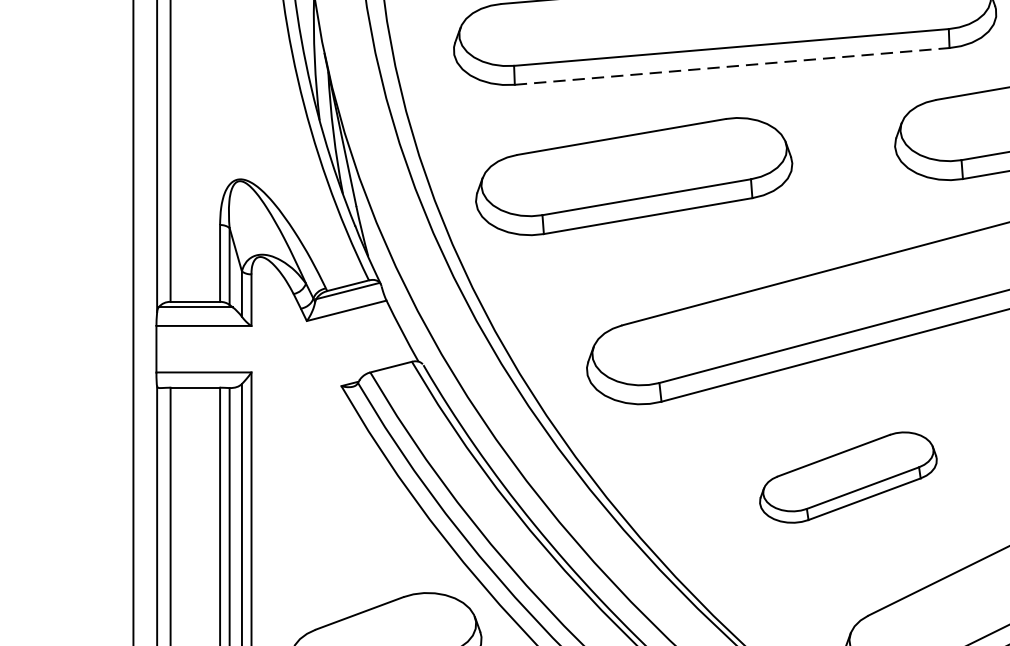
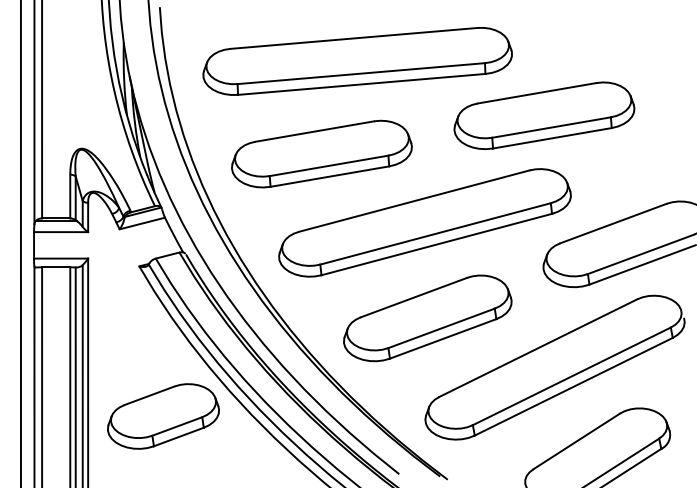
line: (733, 66) -> (362, 84), dashed -> solid
part: (633, 175) -> (321, 153), moved
part: (847, 477) -> (427, 318), size x1.67

